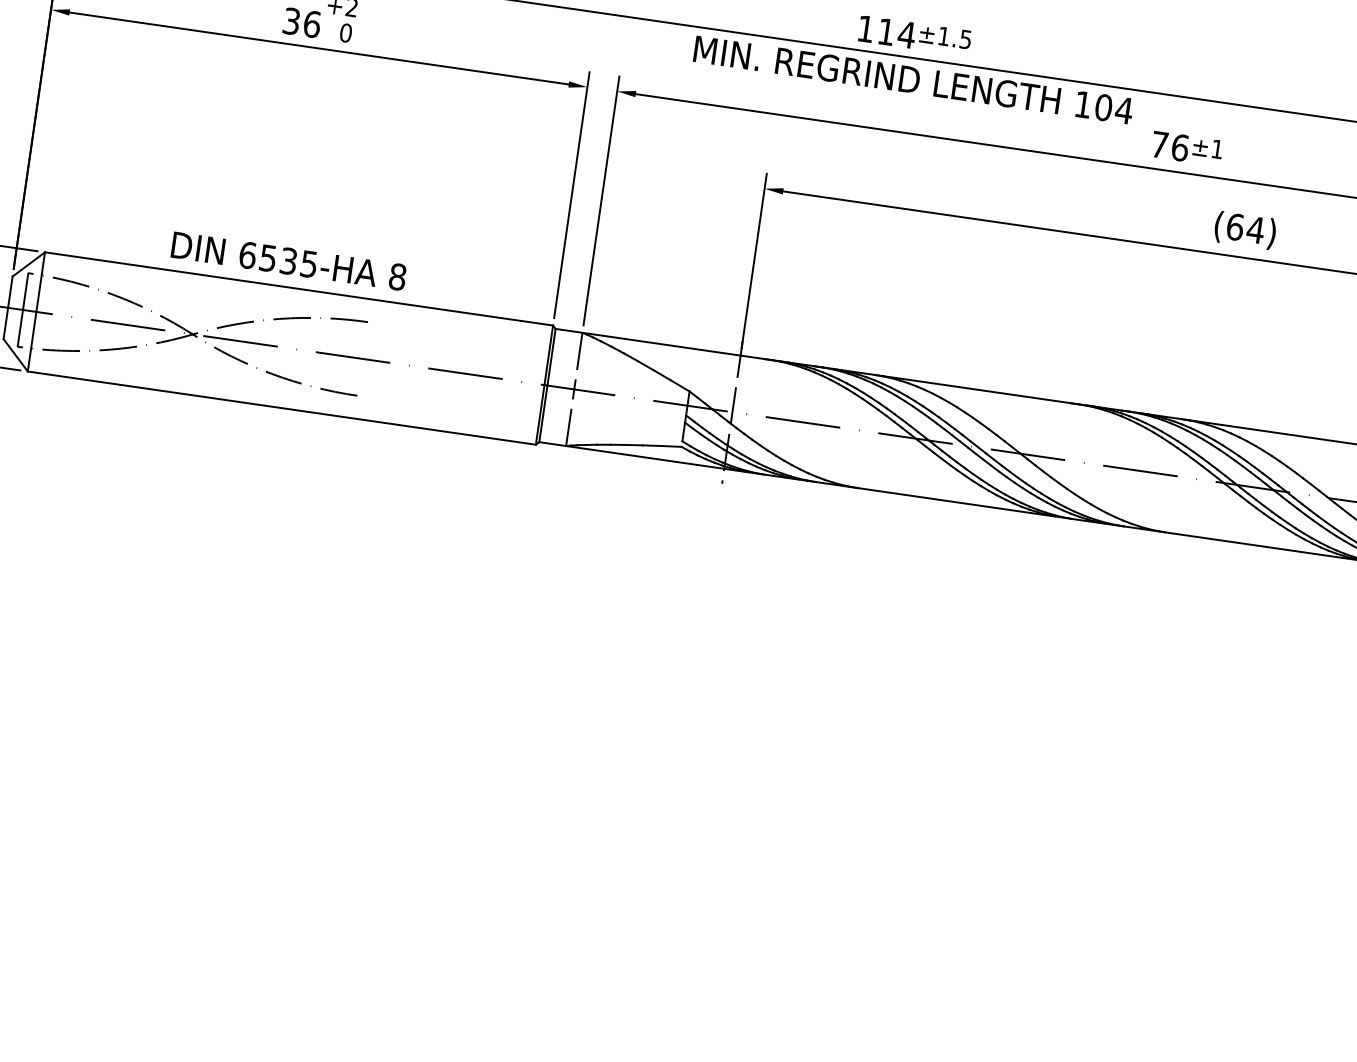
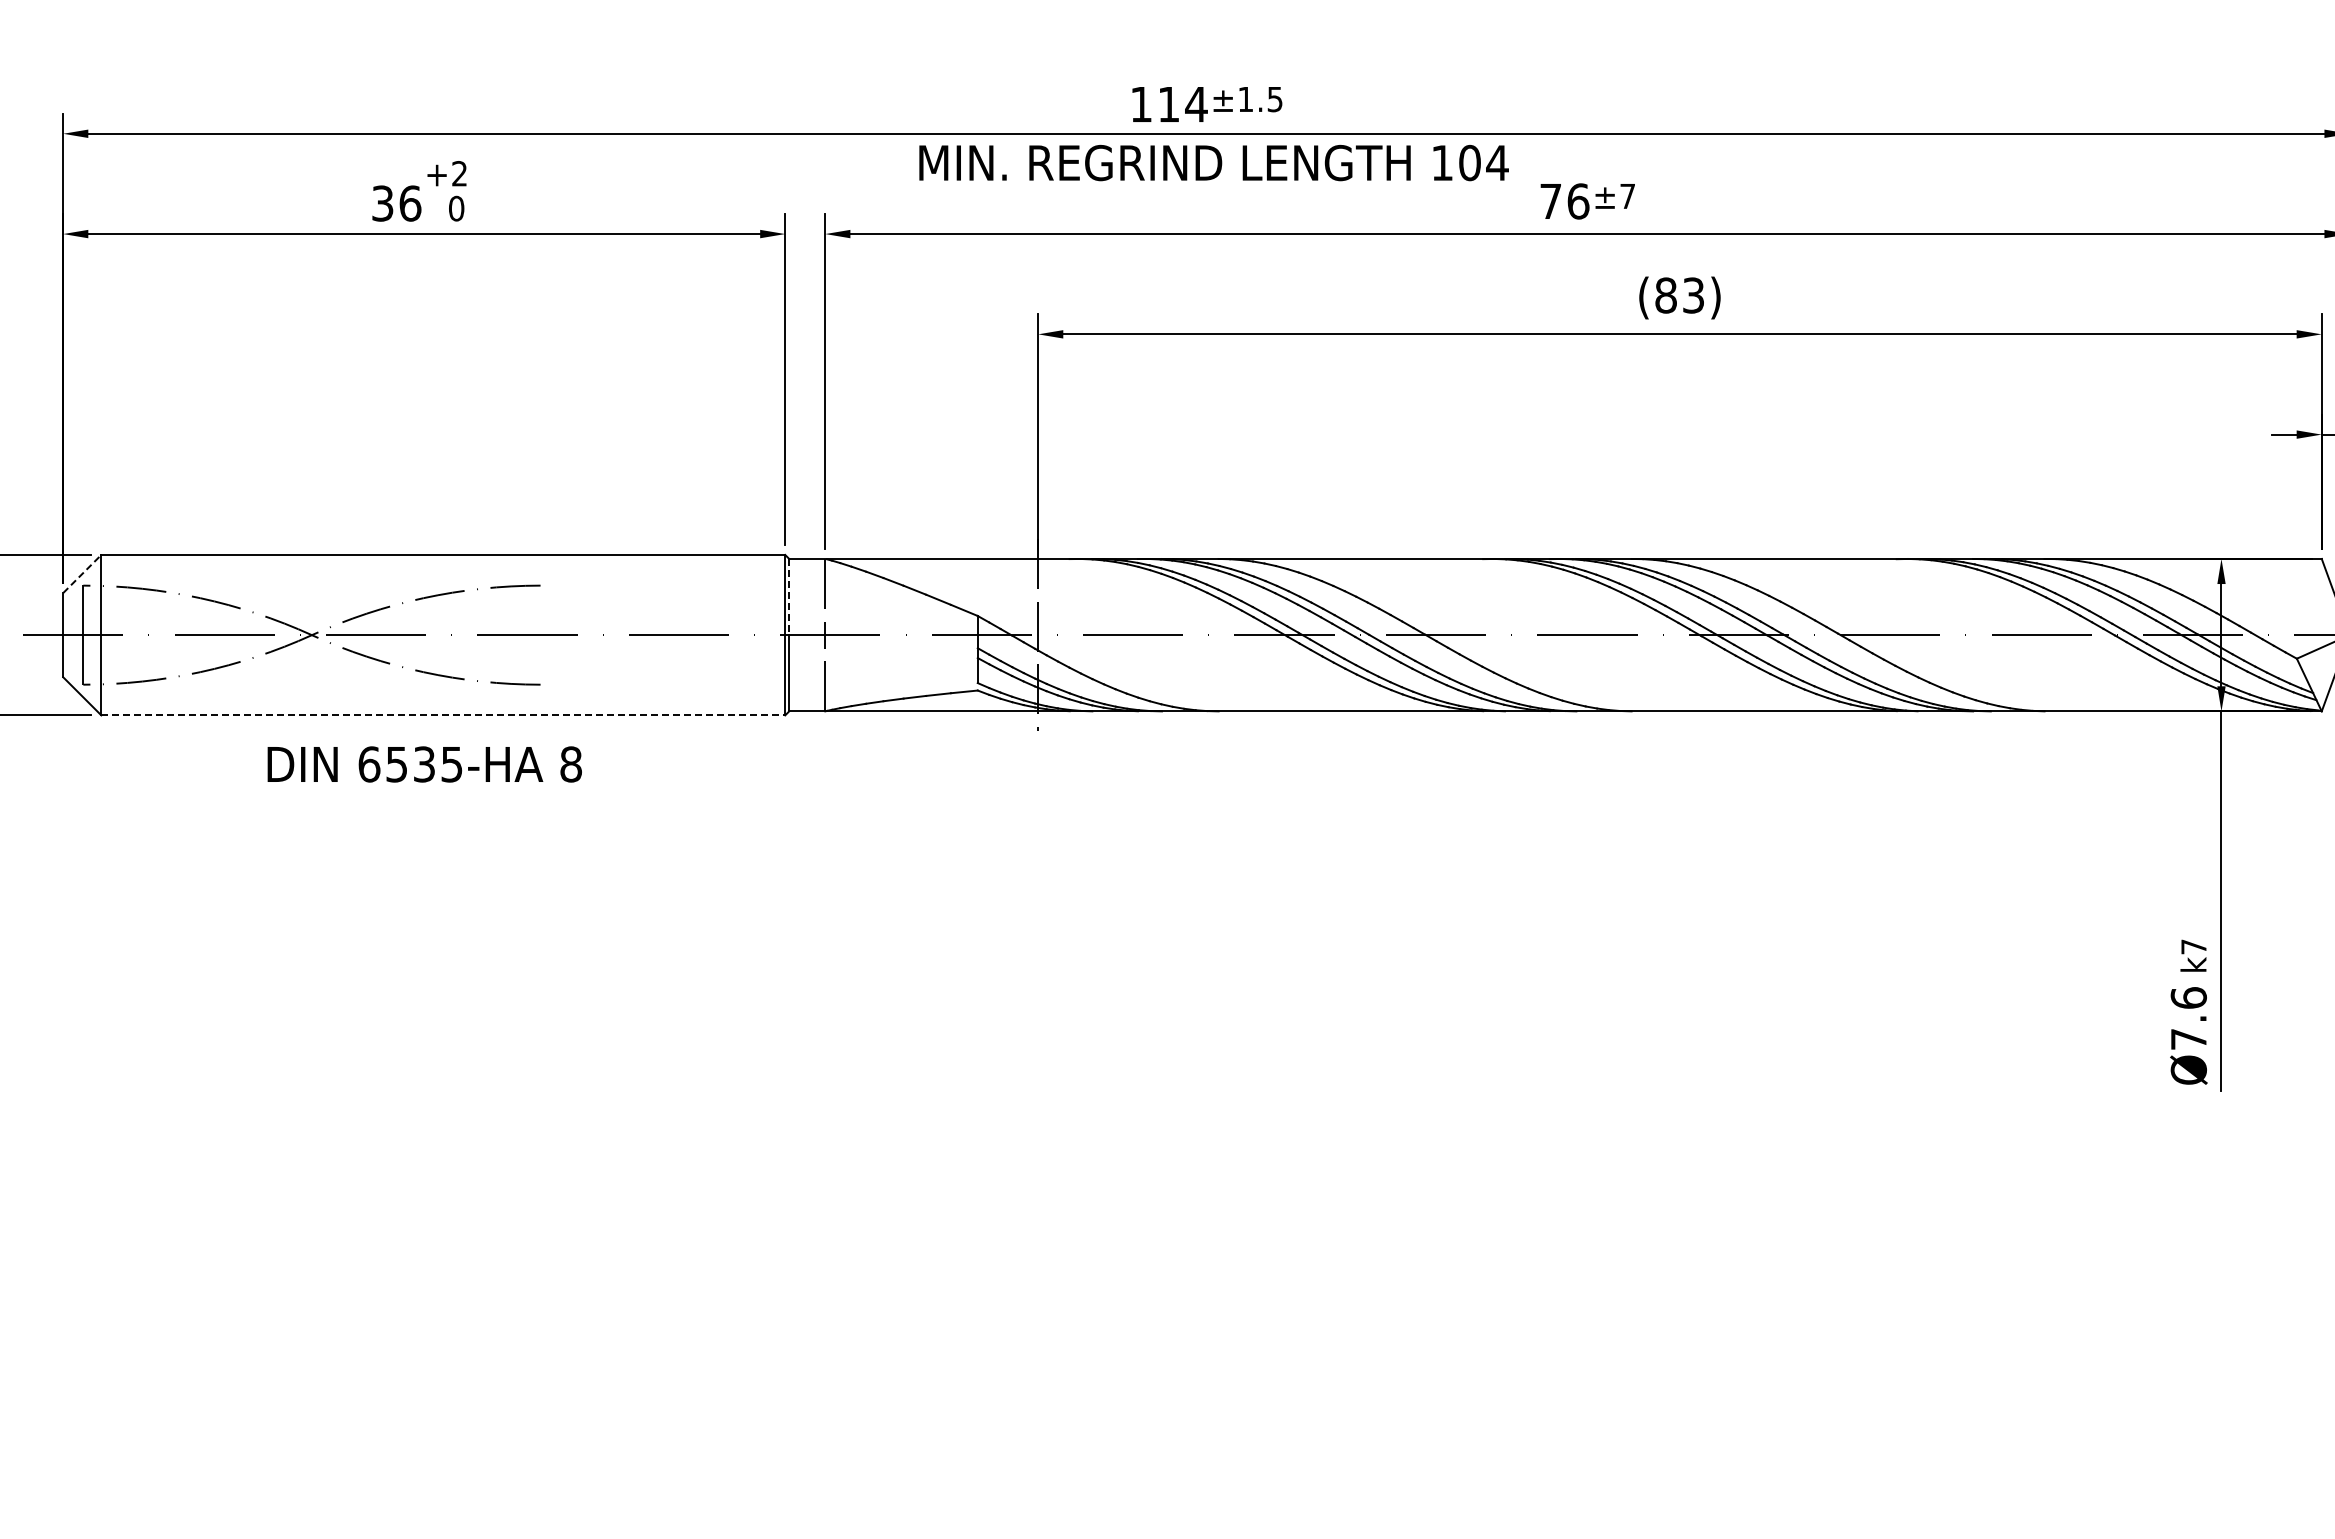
text: (1217, 149) -> (1627, 196), ±1 -> ±7
text: (1245, 228) -> (1680, 295), (64) -> (83)
text: (288, 261) -> (424, 764), moved
line: (28, 264) -> (82, 574), solid -> dashed
line: (551, 357) -> (789, 597), solid -> dashed
line: (282, 408) -> (443, 715), solid -> dashed

